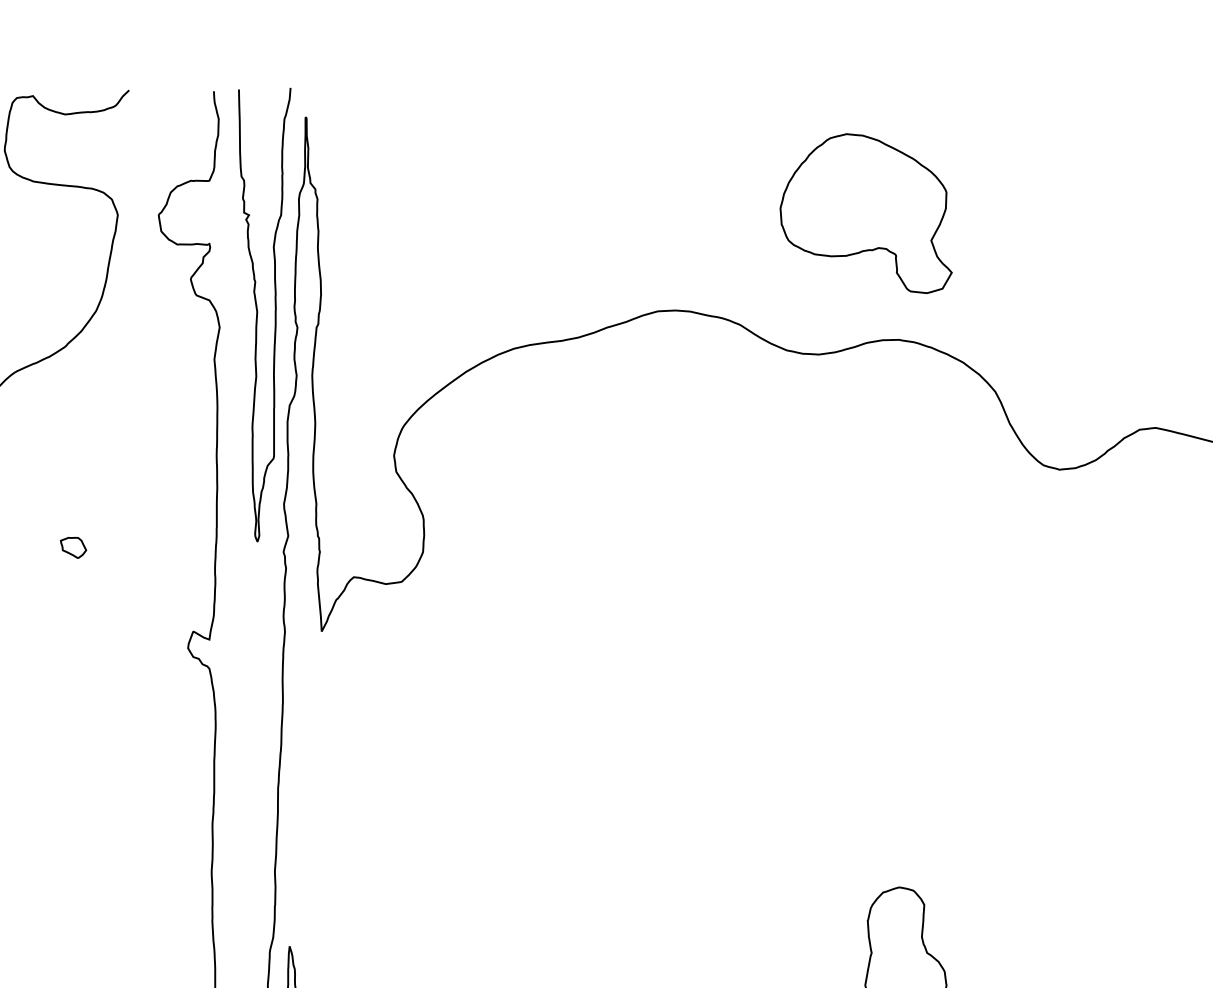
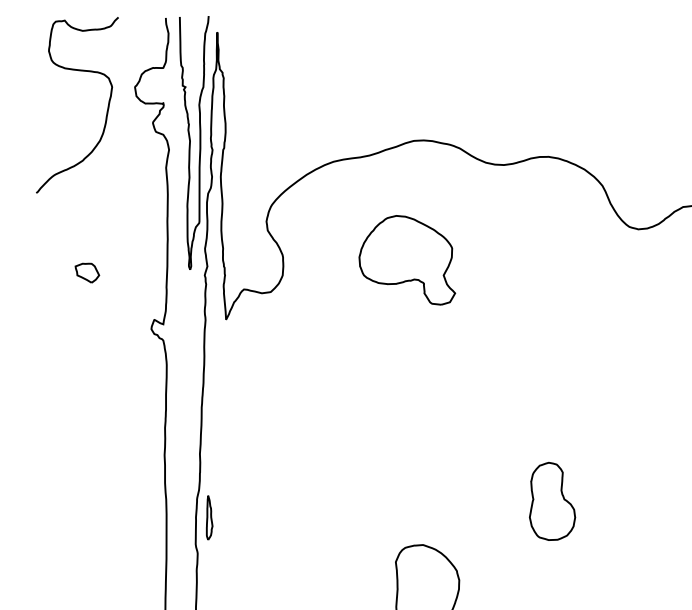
part: (866, 213) -> (407, 260), moved
part: (73, 546) -> (87, 272), size x1.67

